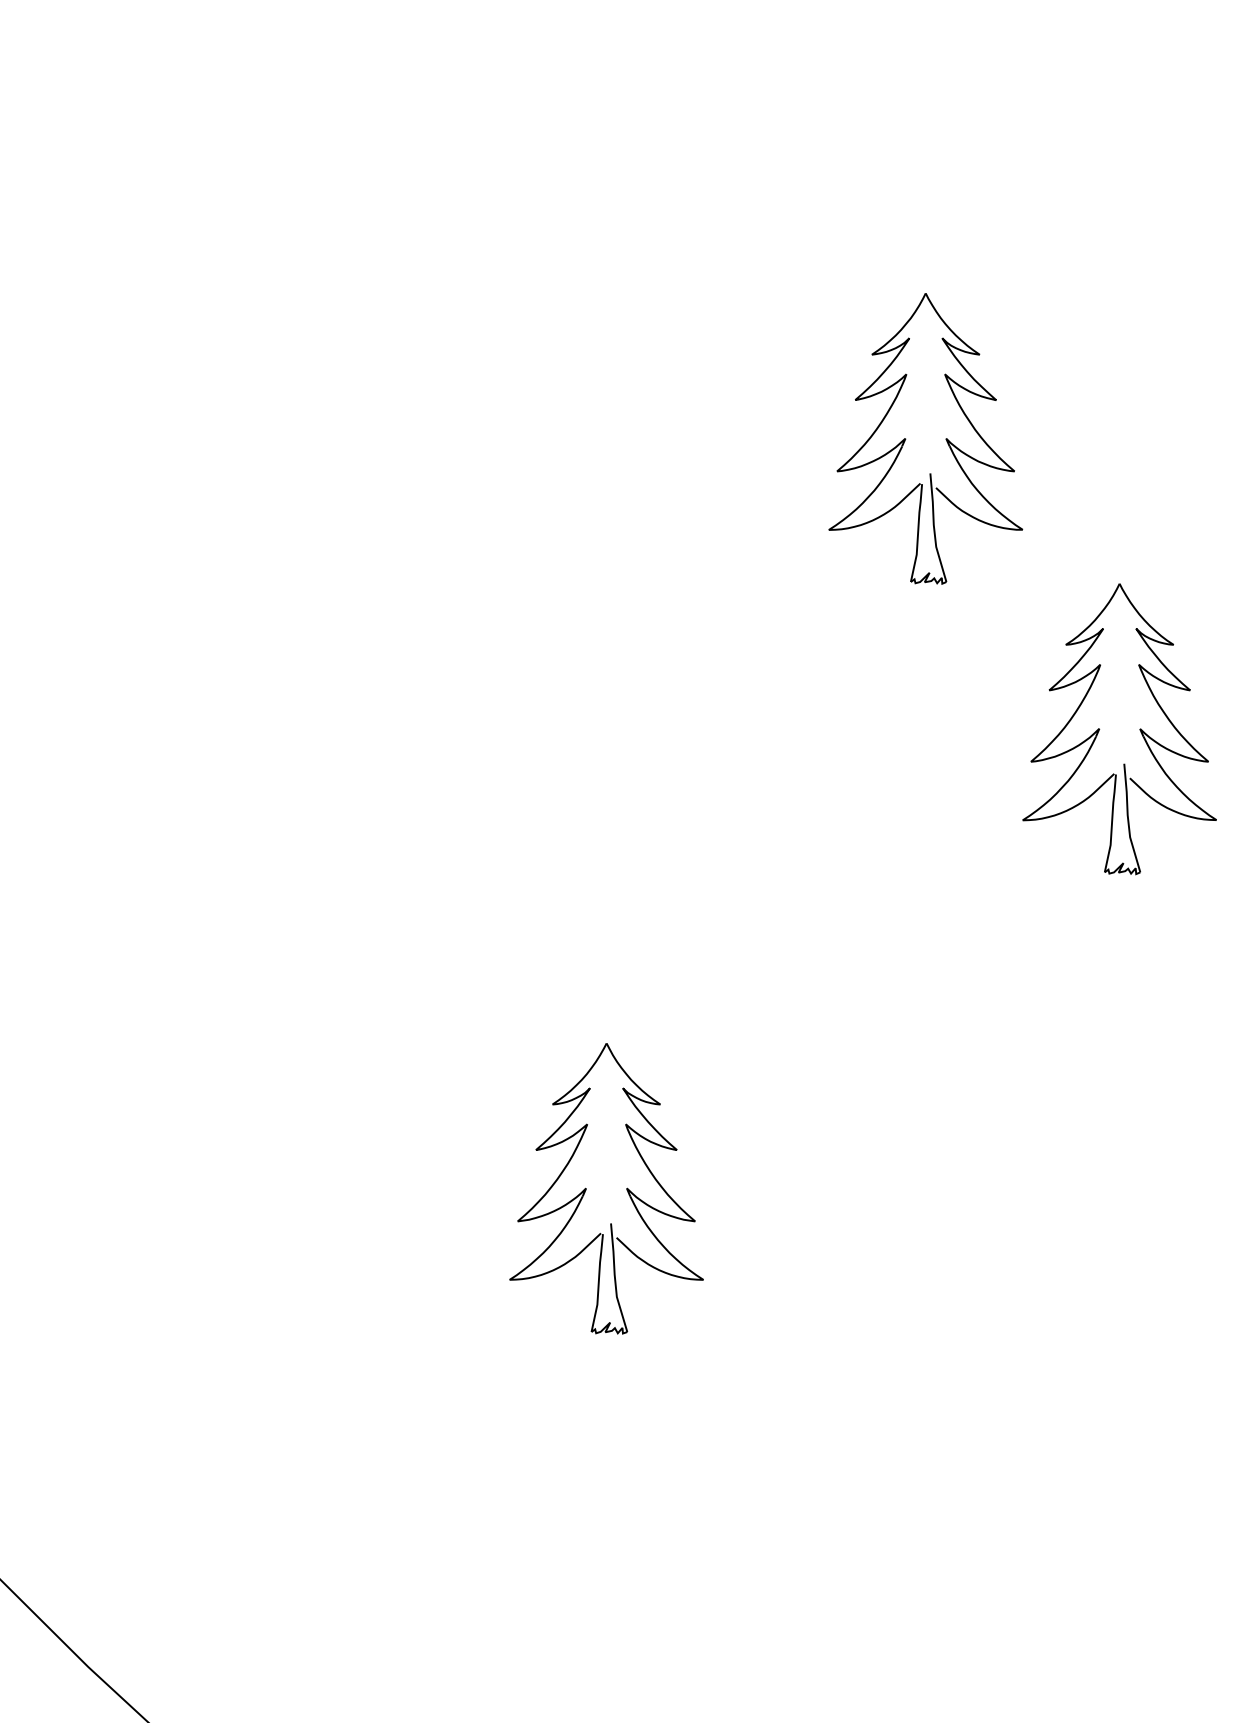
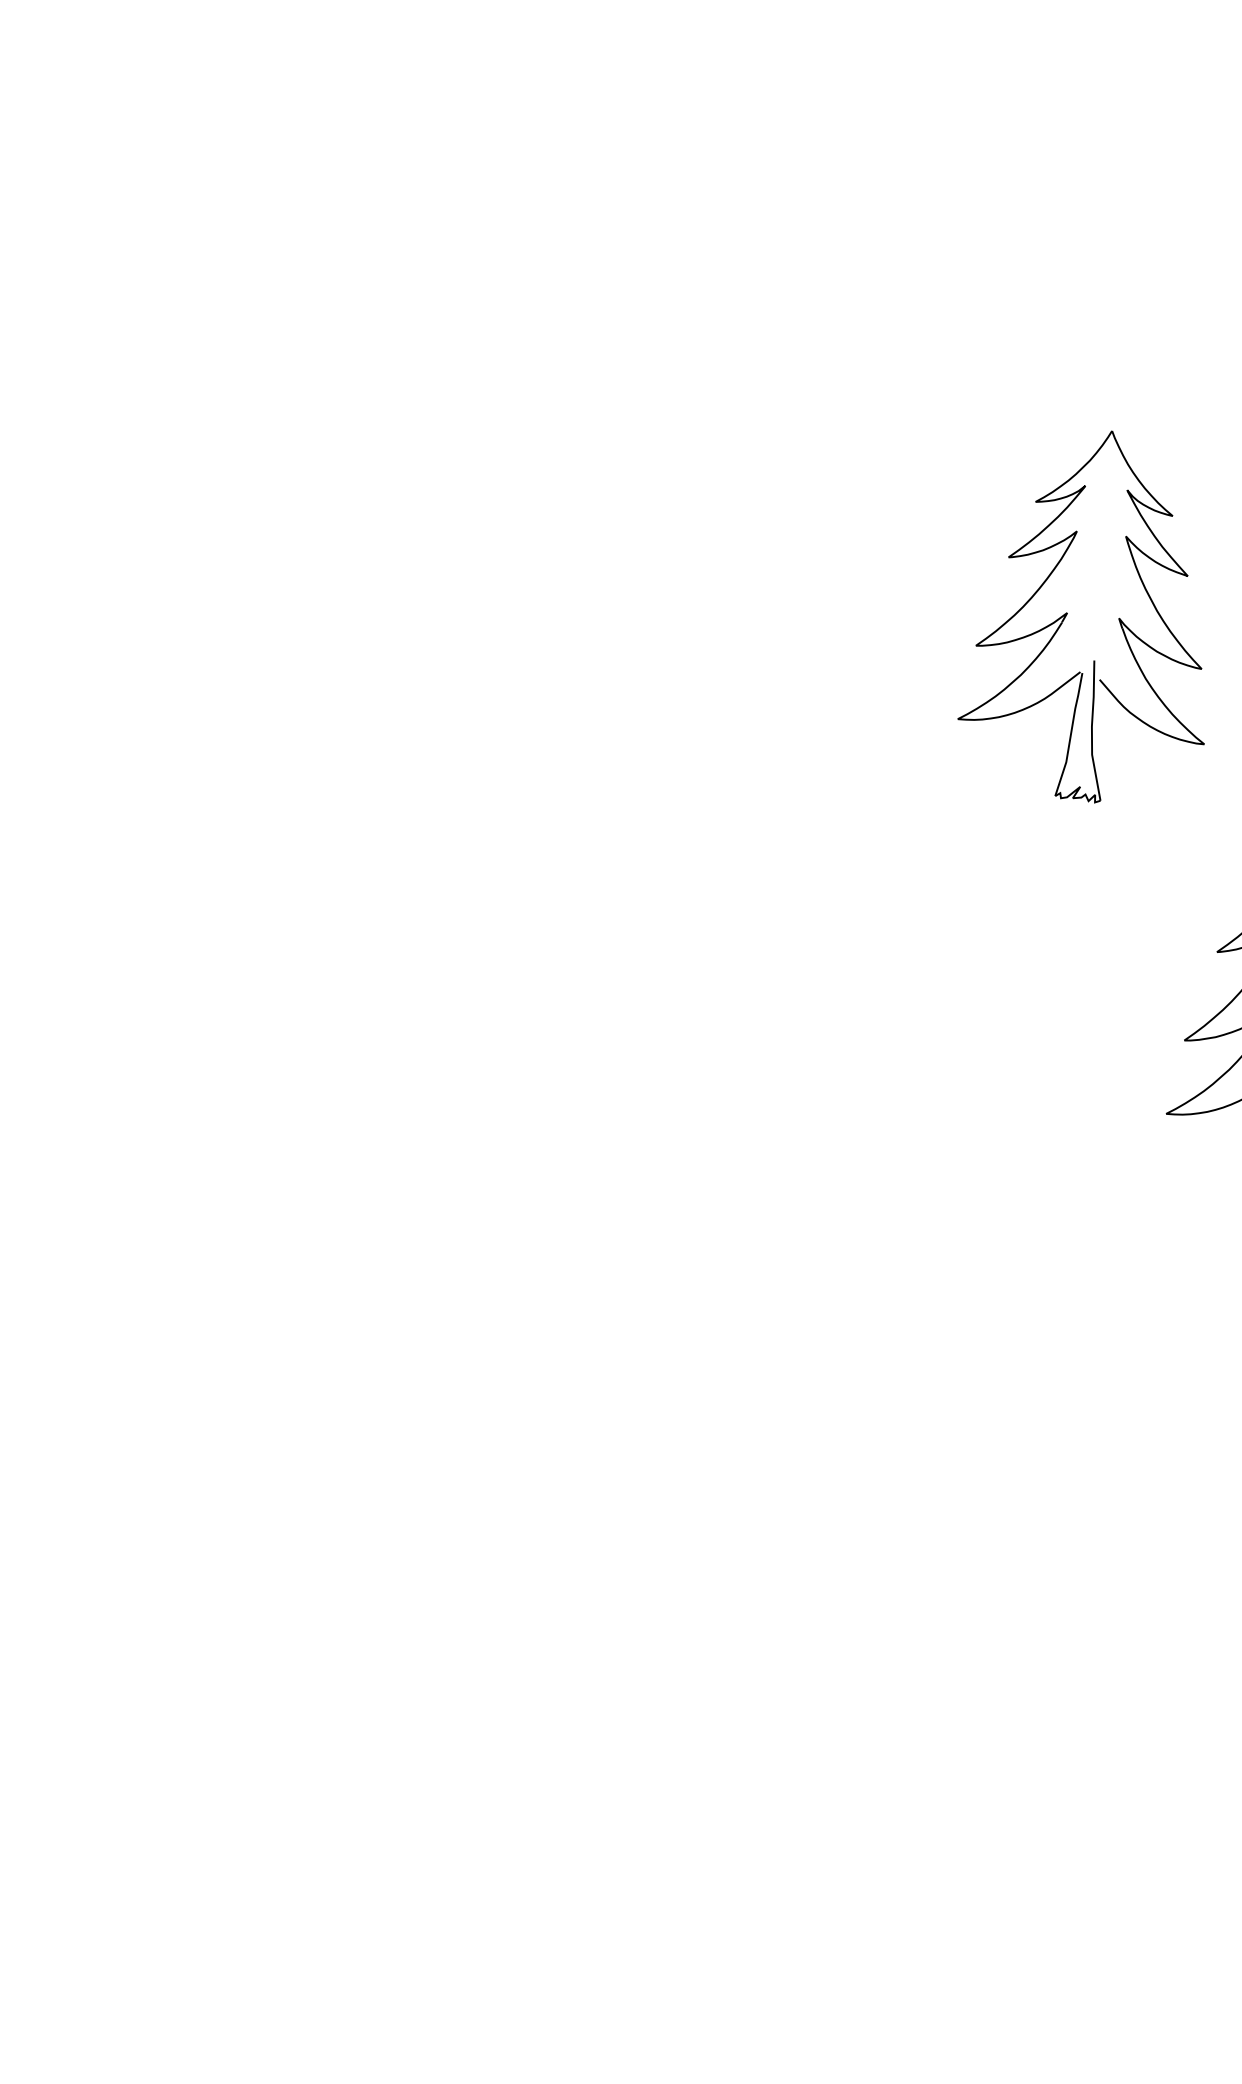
part: (586, 1188) -> (563, 1524), removed

